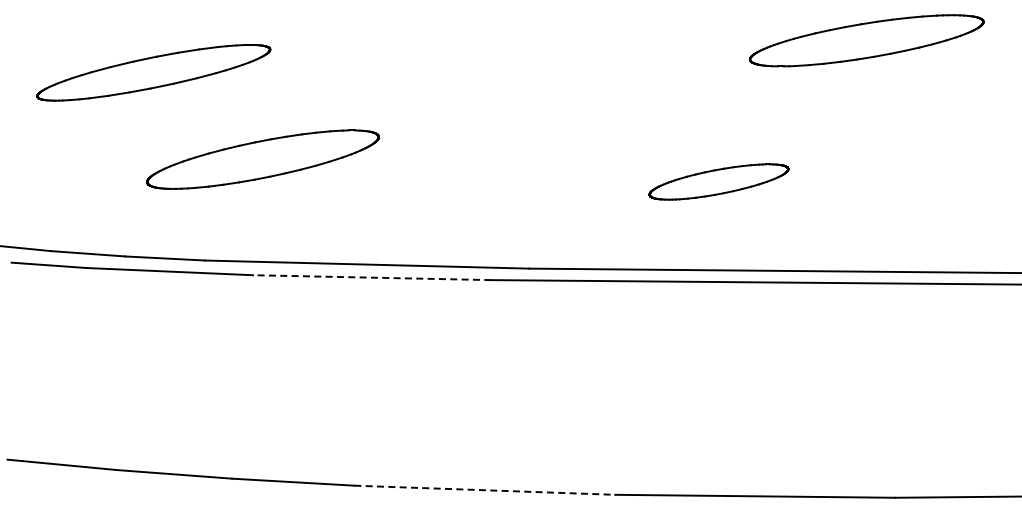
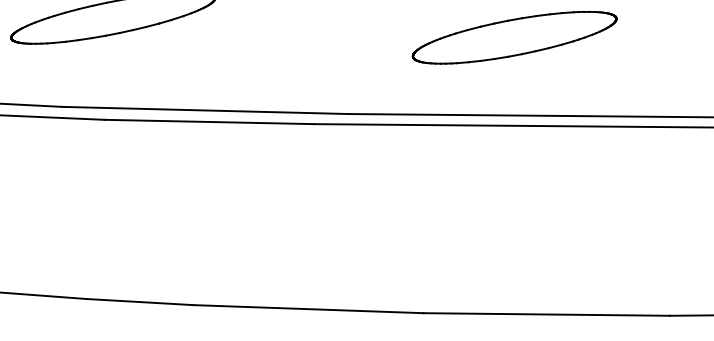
part: (718, 181) -> (514, 37), size x1.67
line: (371, 277) -> (208, 121), dashed -> solid
line: (484, 490) -> (308, 309), dashed -> solid

